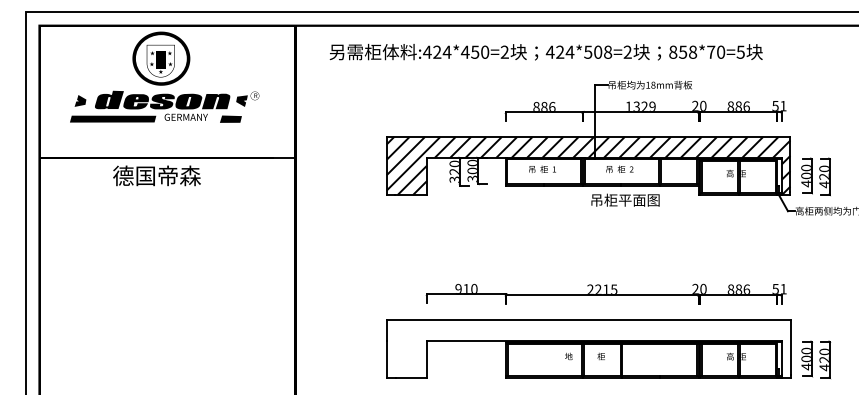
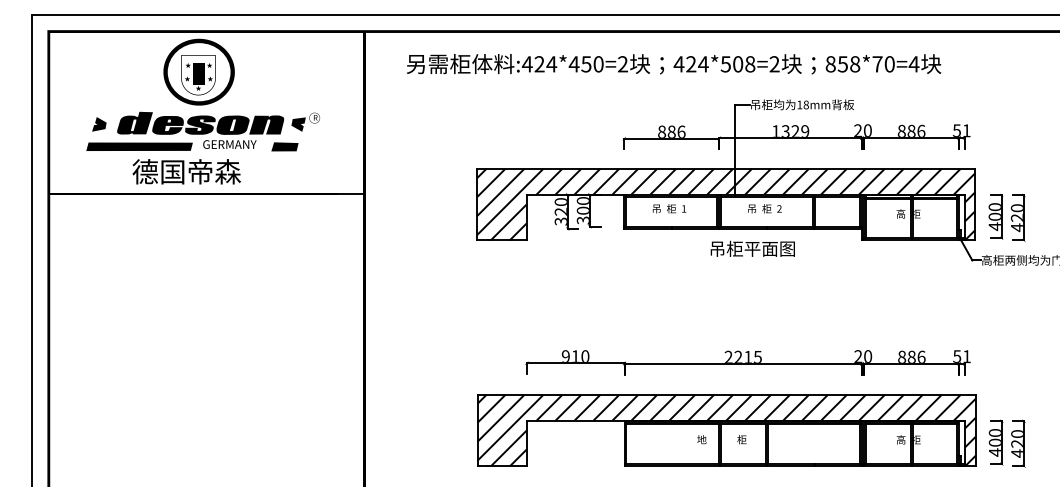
text: (740, 52) -> (913, 64), 858*70=5 -> 858*70=4
text: (156, 175) -> (186, 171), moved
text: (625, 199) -> (752, 248), moved
hatch: (588, 349) -> (726, 430), added

